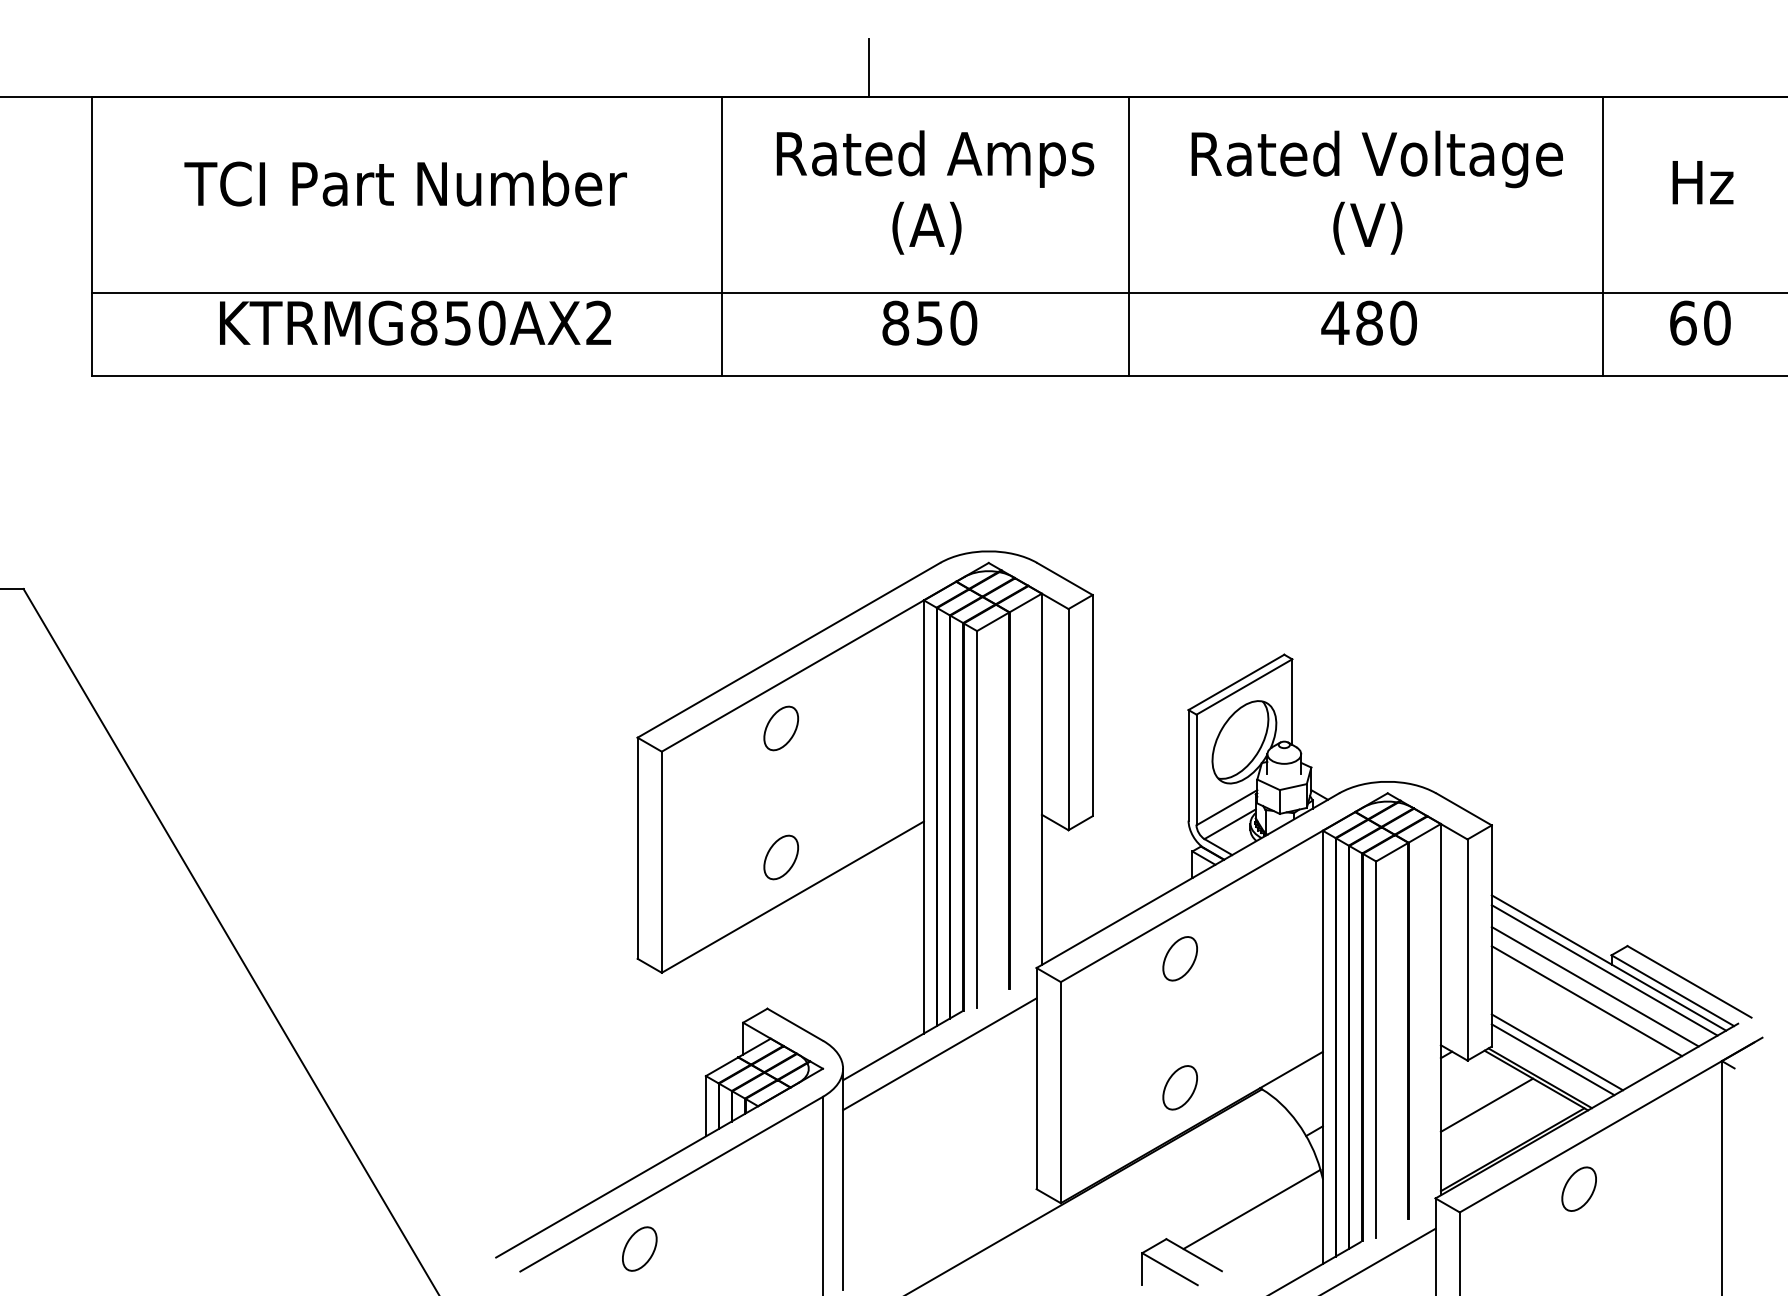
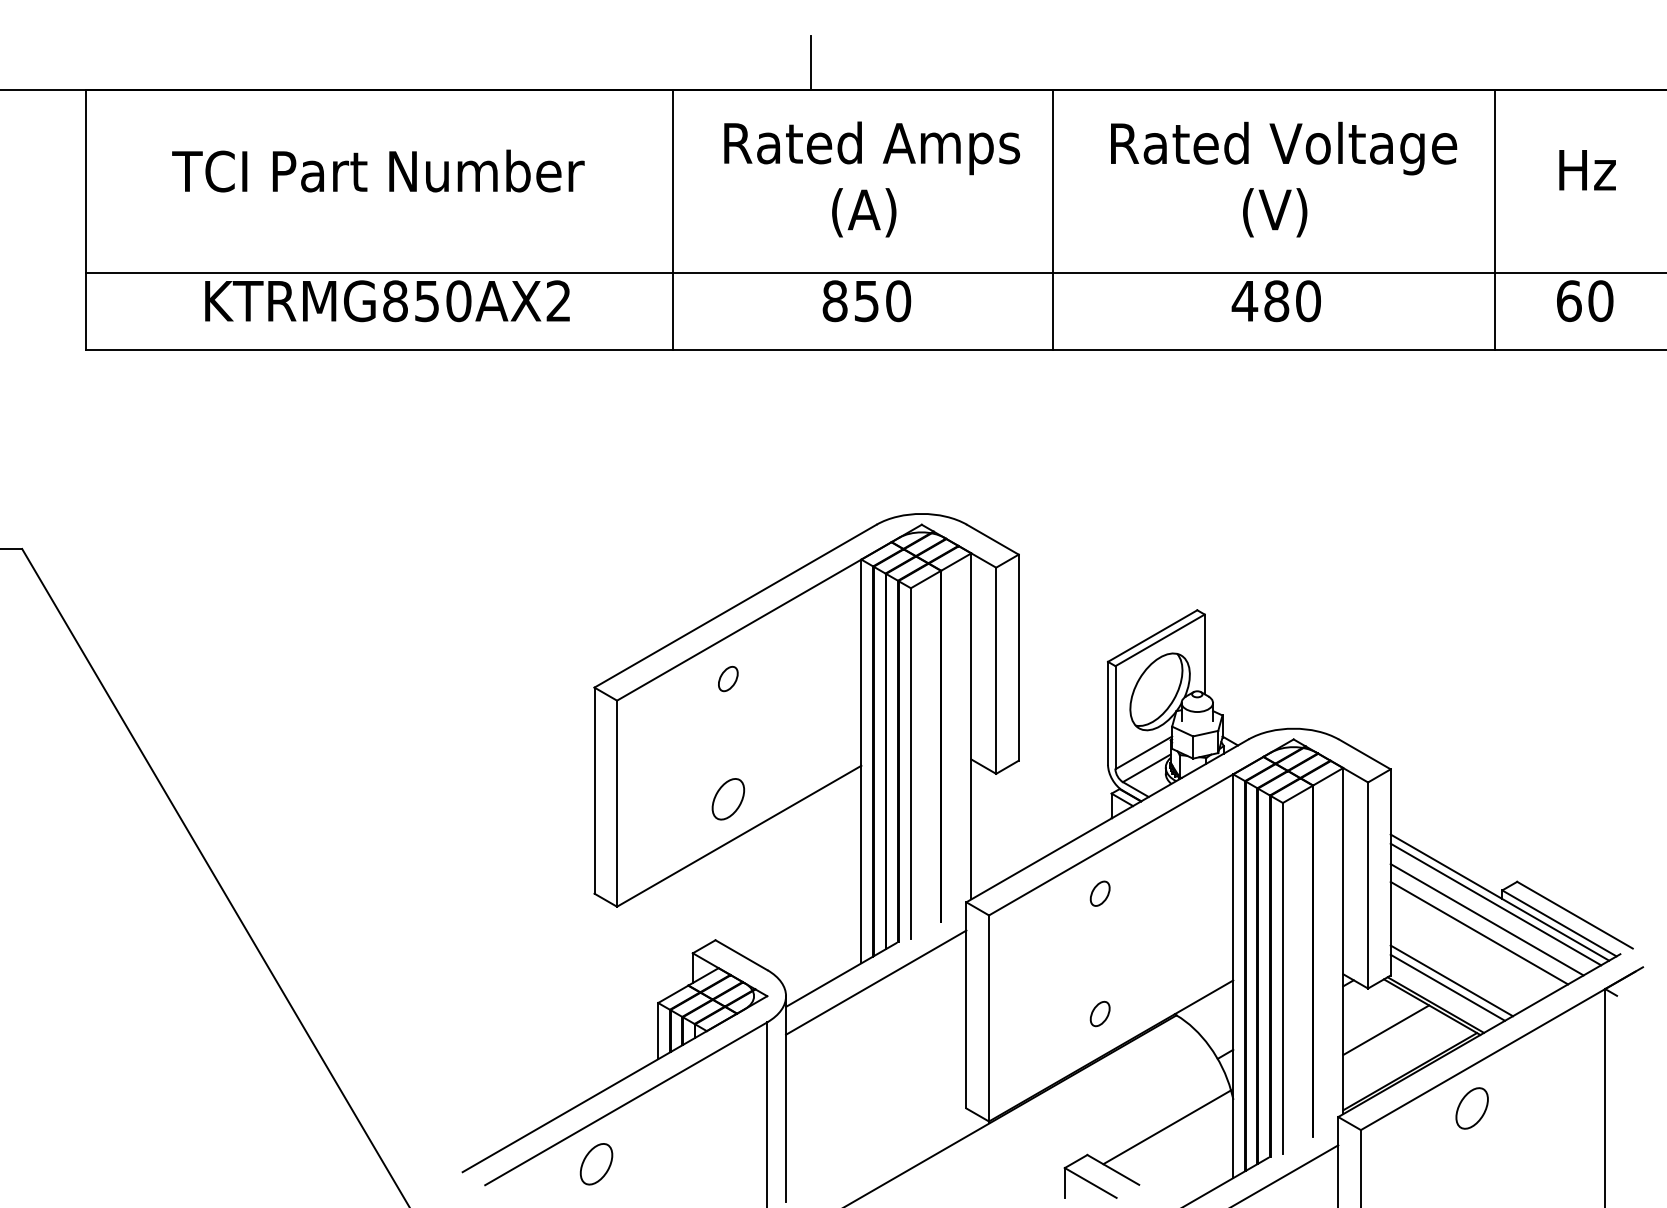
part: (780, 728) -> (727, 679), size x0.6
part: (1179, 958) -> (1099, 893), size x0.6
part: (1179, 1087) -> (1099, 1013), size x0.6

